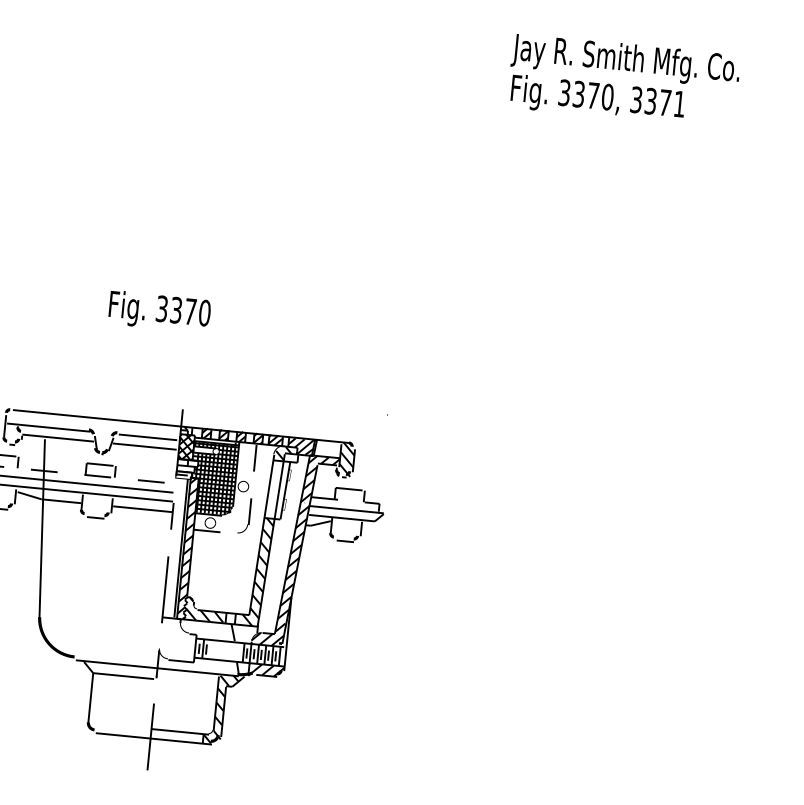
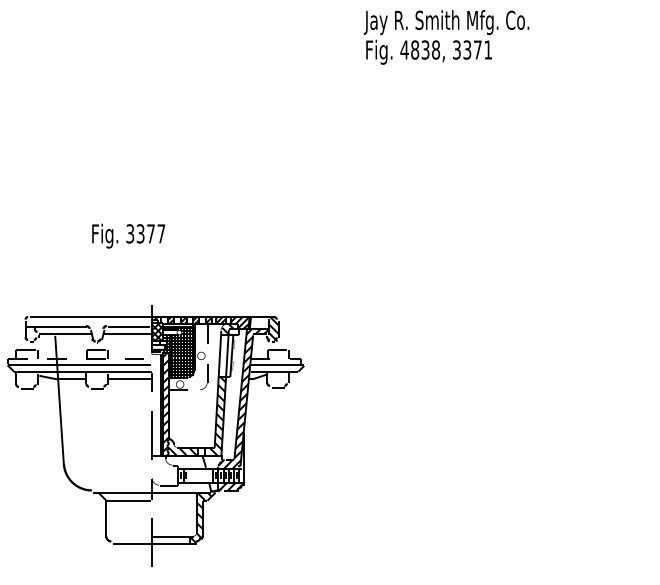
text: (586, 94) -> (420, 49), 3370, -> 4838,
text: (205, 312) -> (161, 233), 3370 -> 3377

